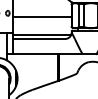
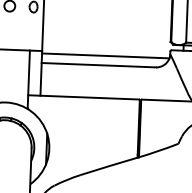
line: (41, 16) -> (106, 16), removed

